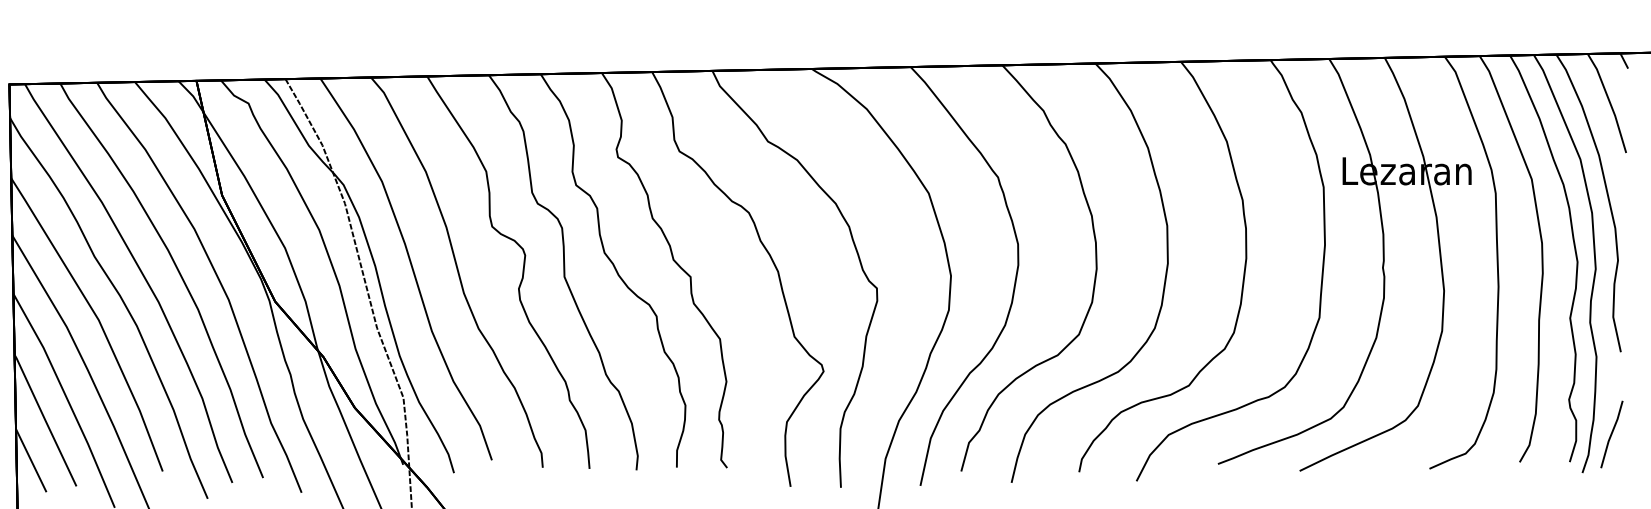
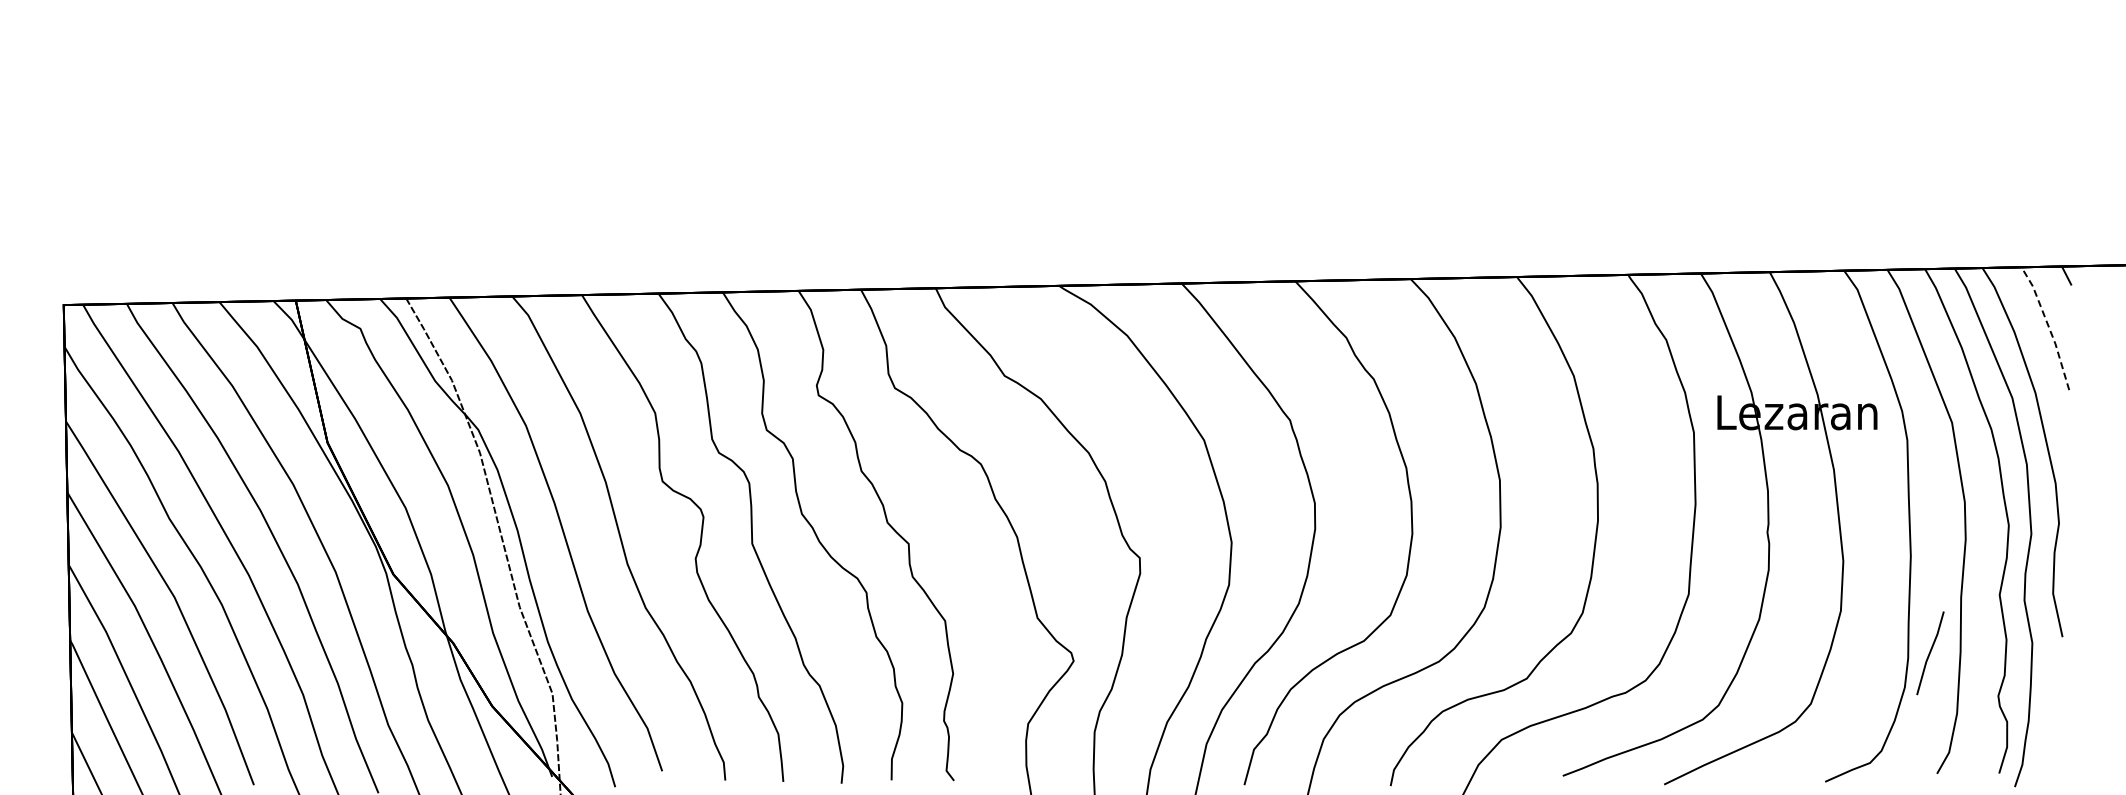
line: (1609, 101) -> (2048, 326), solid -> dashed
line: (1611, 434) -> (1930, 653), moved

